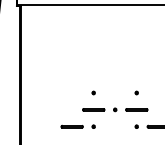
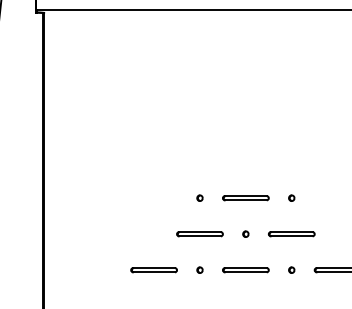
line: (114, 92) -> (244, 197), added
line: (114, 126) -> (244, 269), added

